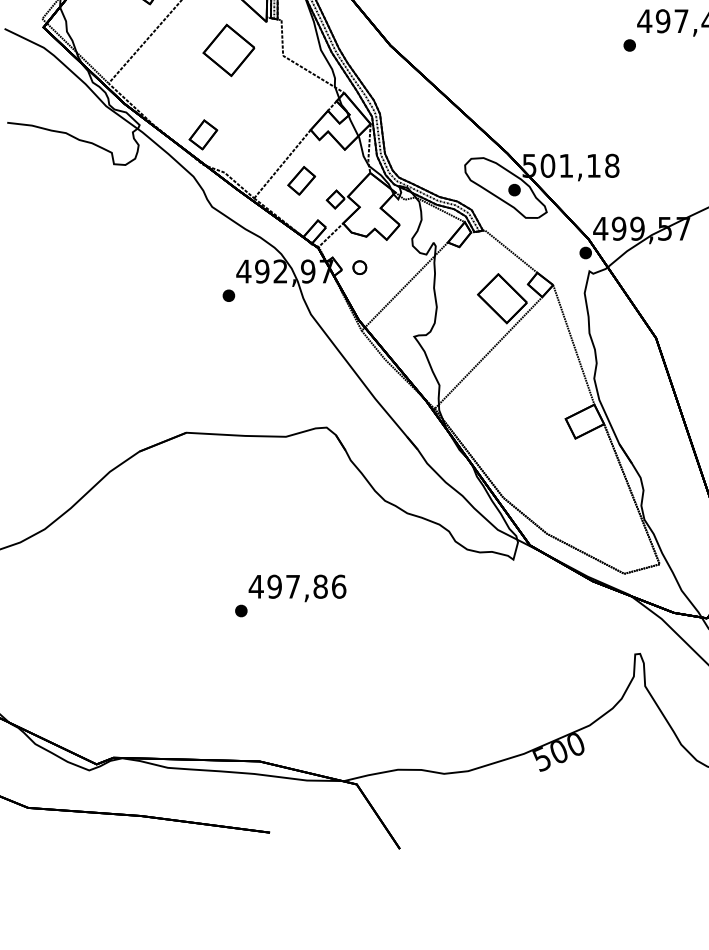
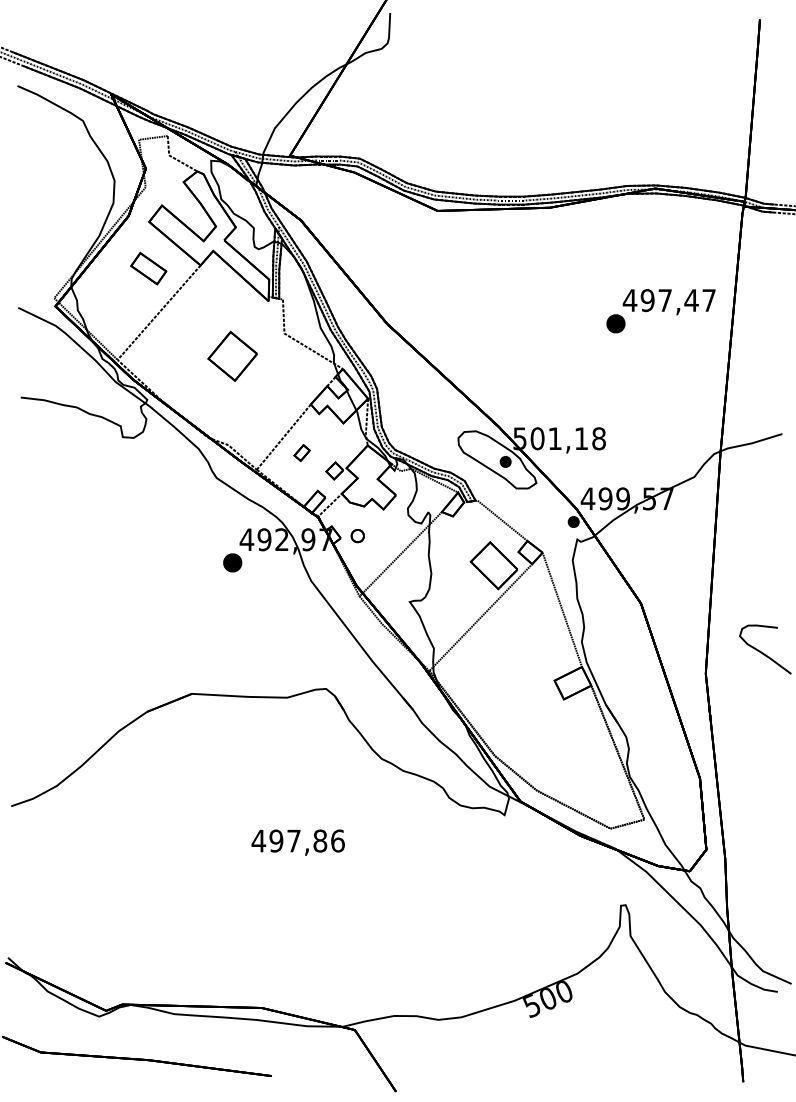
part: (629, 45) -> (615, 323), size x1.6
part: (228, 49) -> (232, 355), moved
part: (203, 134) -> (208, 408), removed
part: (300, 180) -> (301, 452), size x0.6
part: (228, 295) -> (232, 562), size x1.6
part: (241, 611) -> (244, 864), removed

